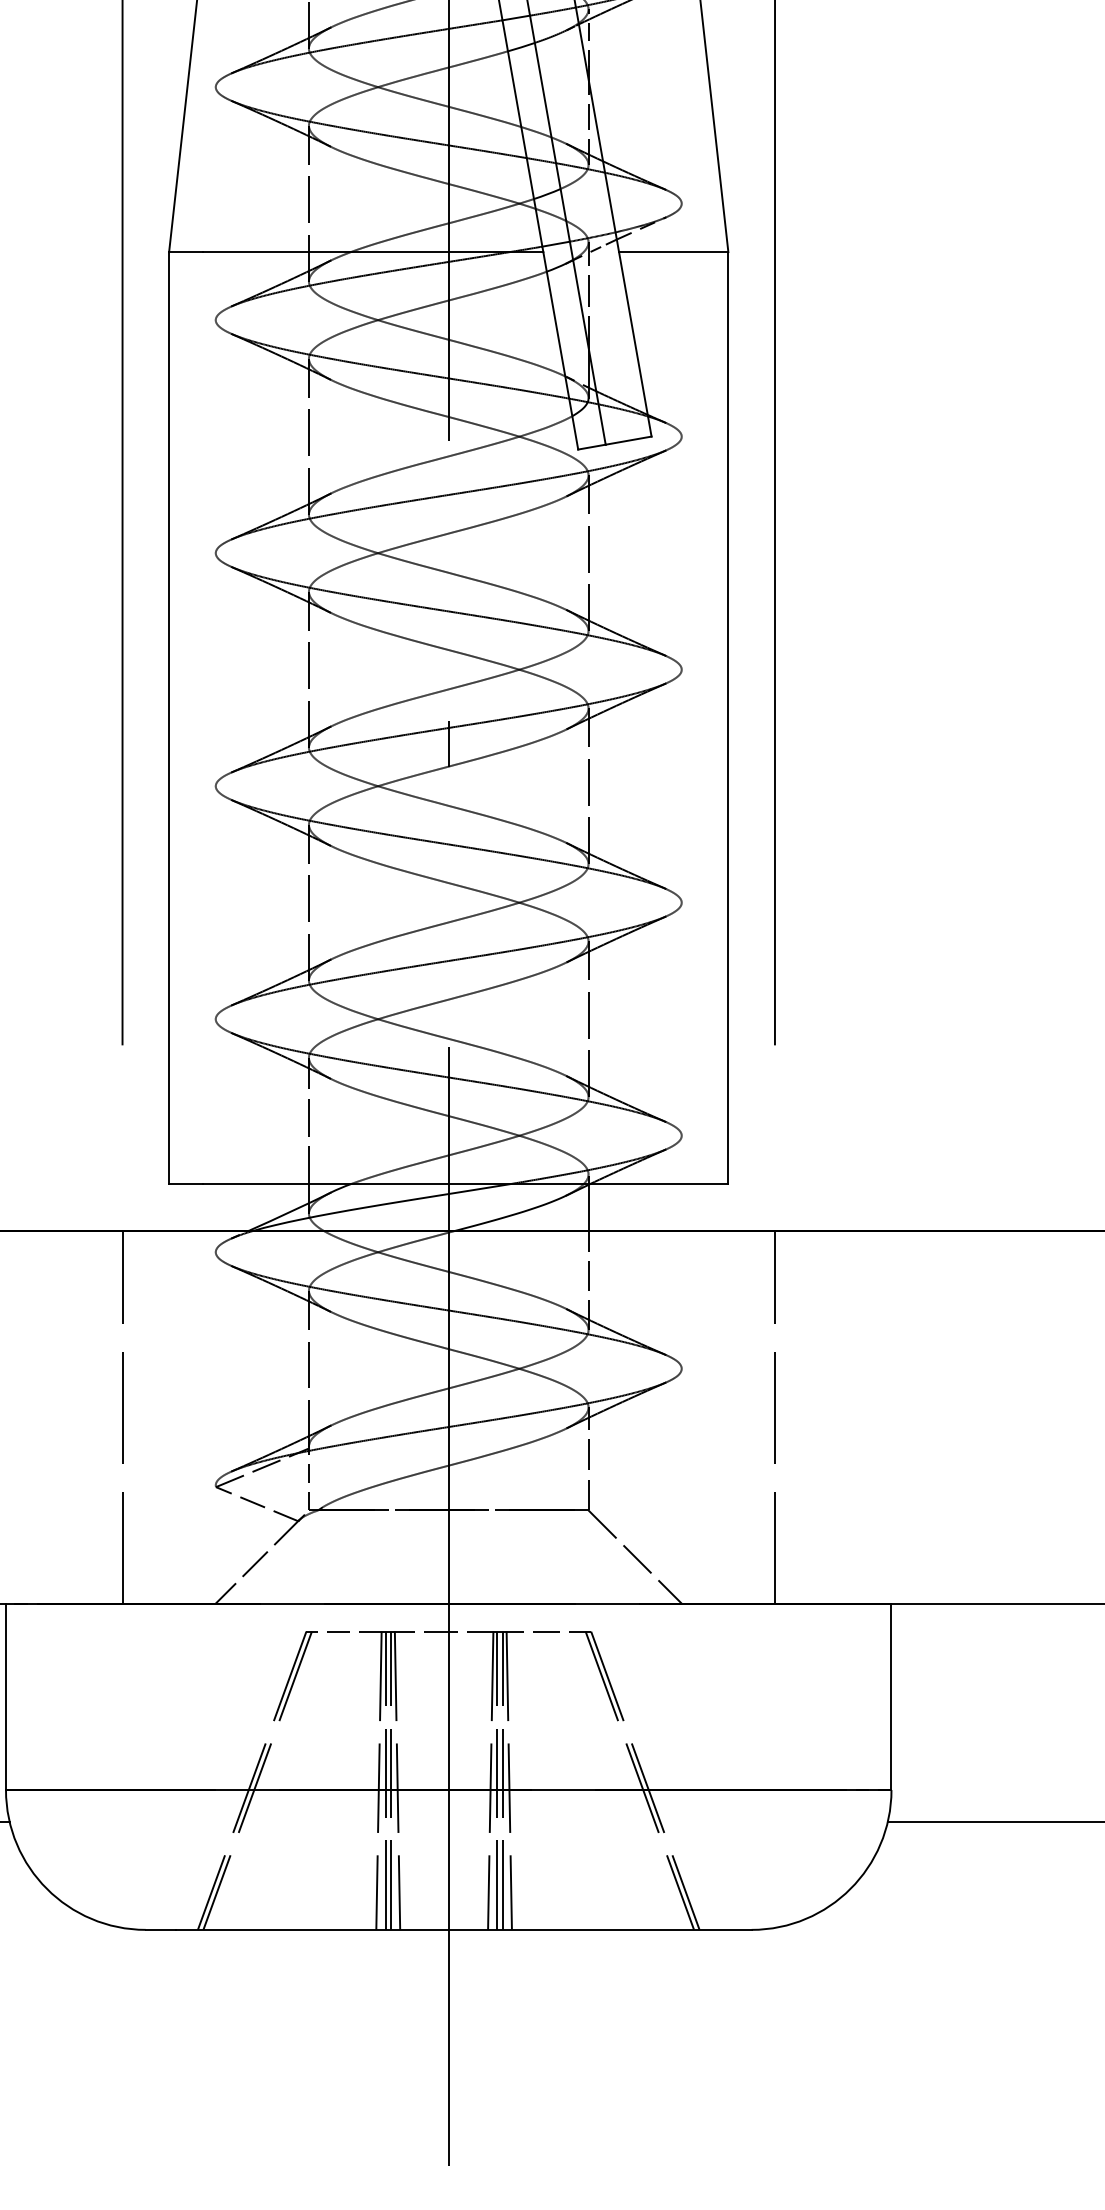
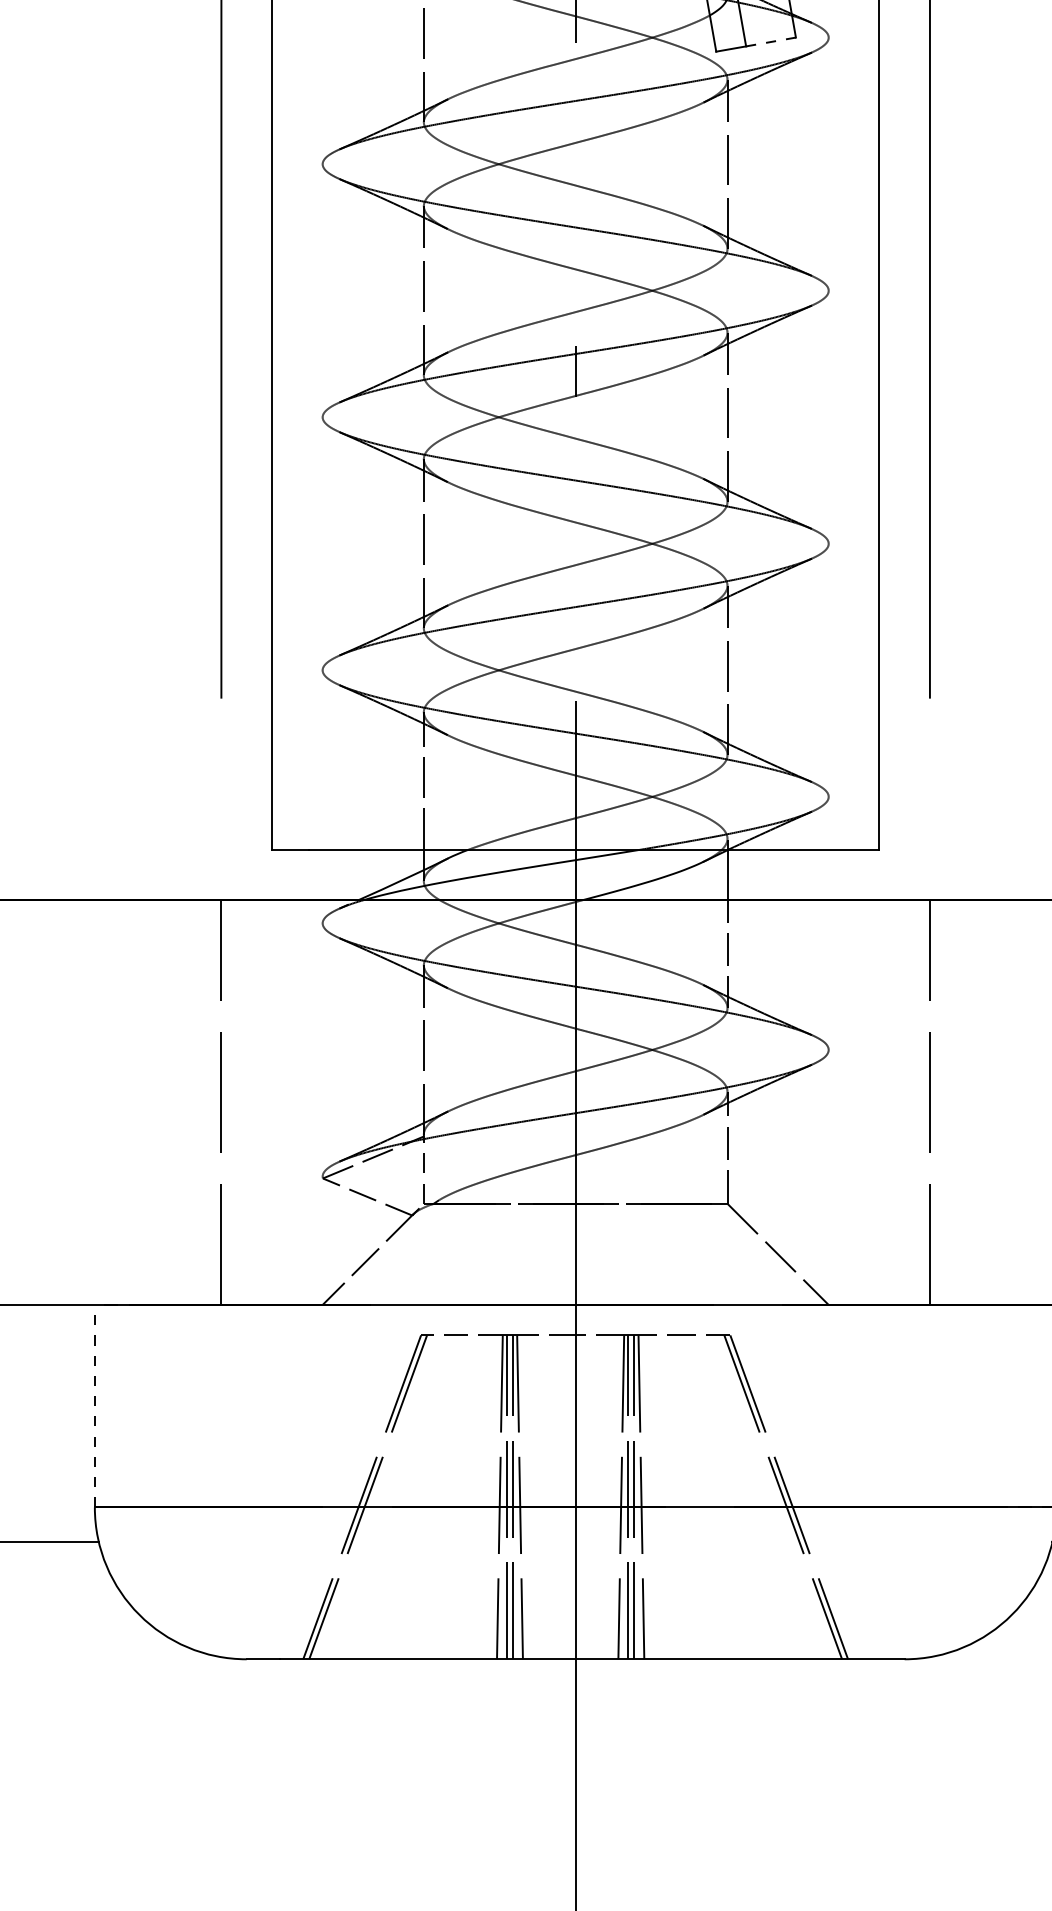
line: (629, 440) -> (771, 41), solid -> dashed
line: (6, 1696) -> (95, 1405), solid -> dashed

